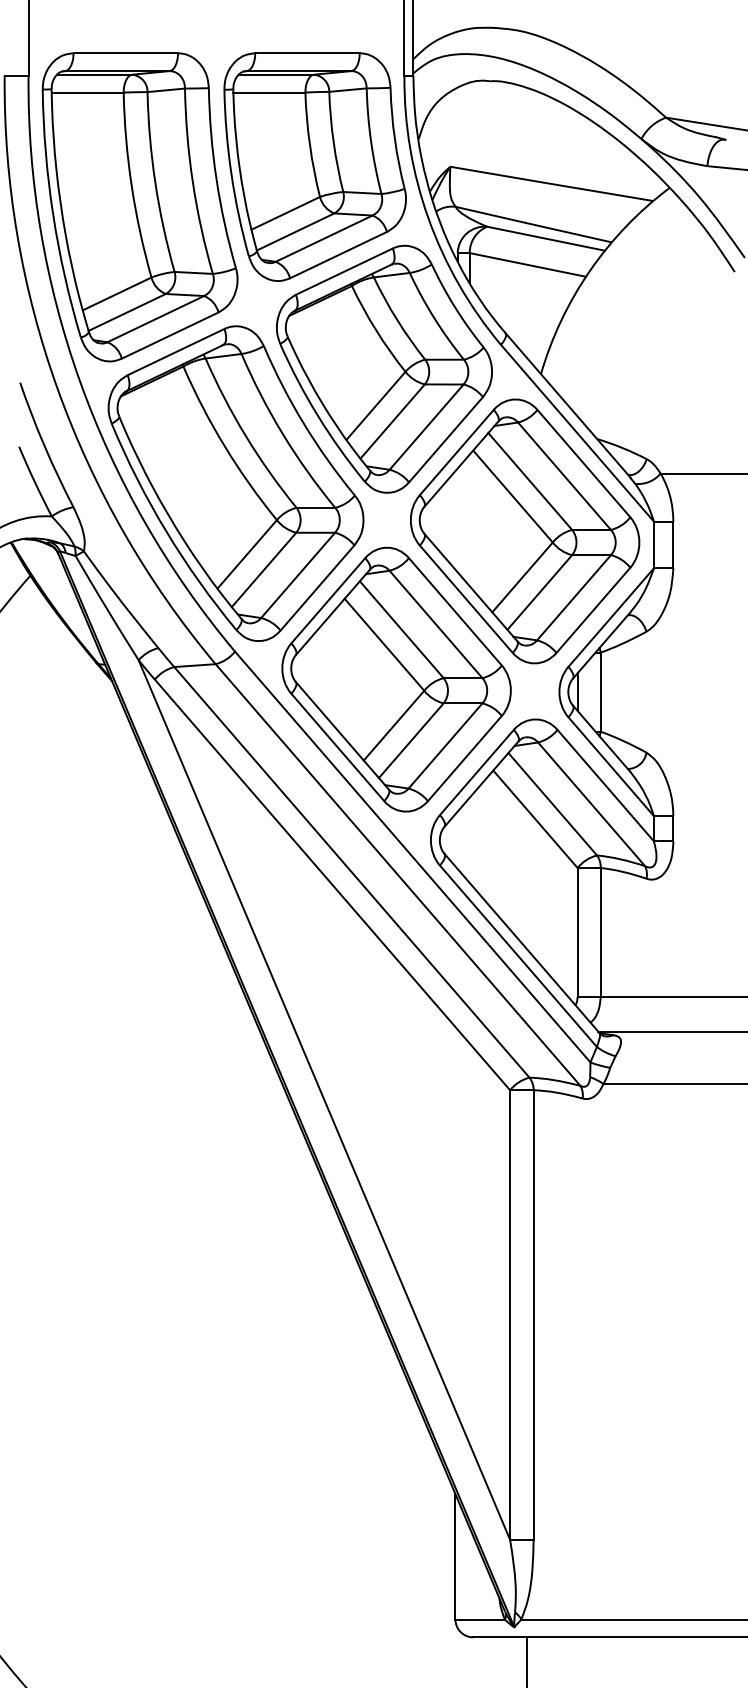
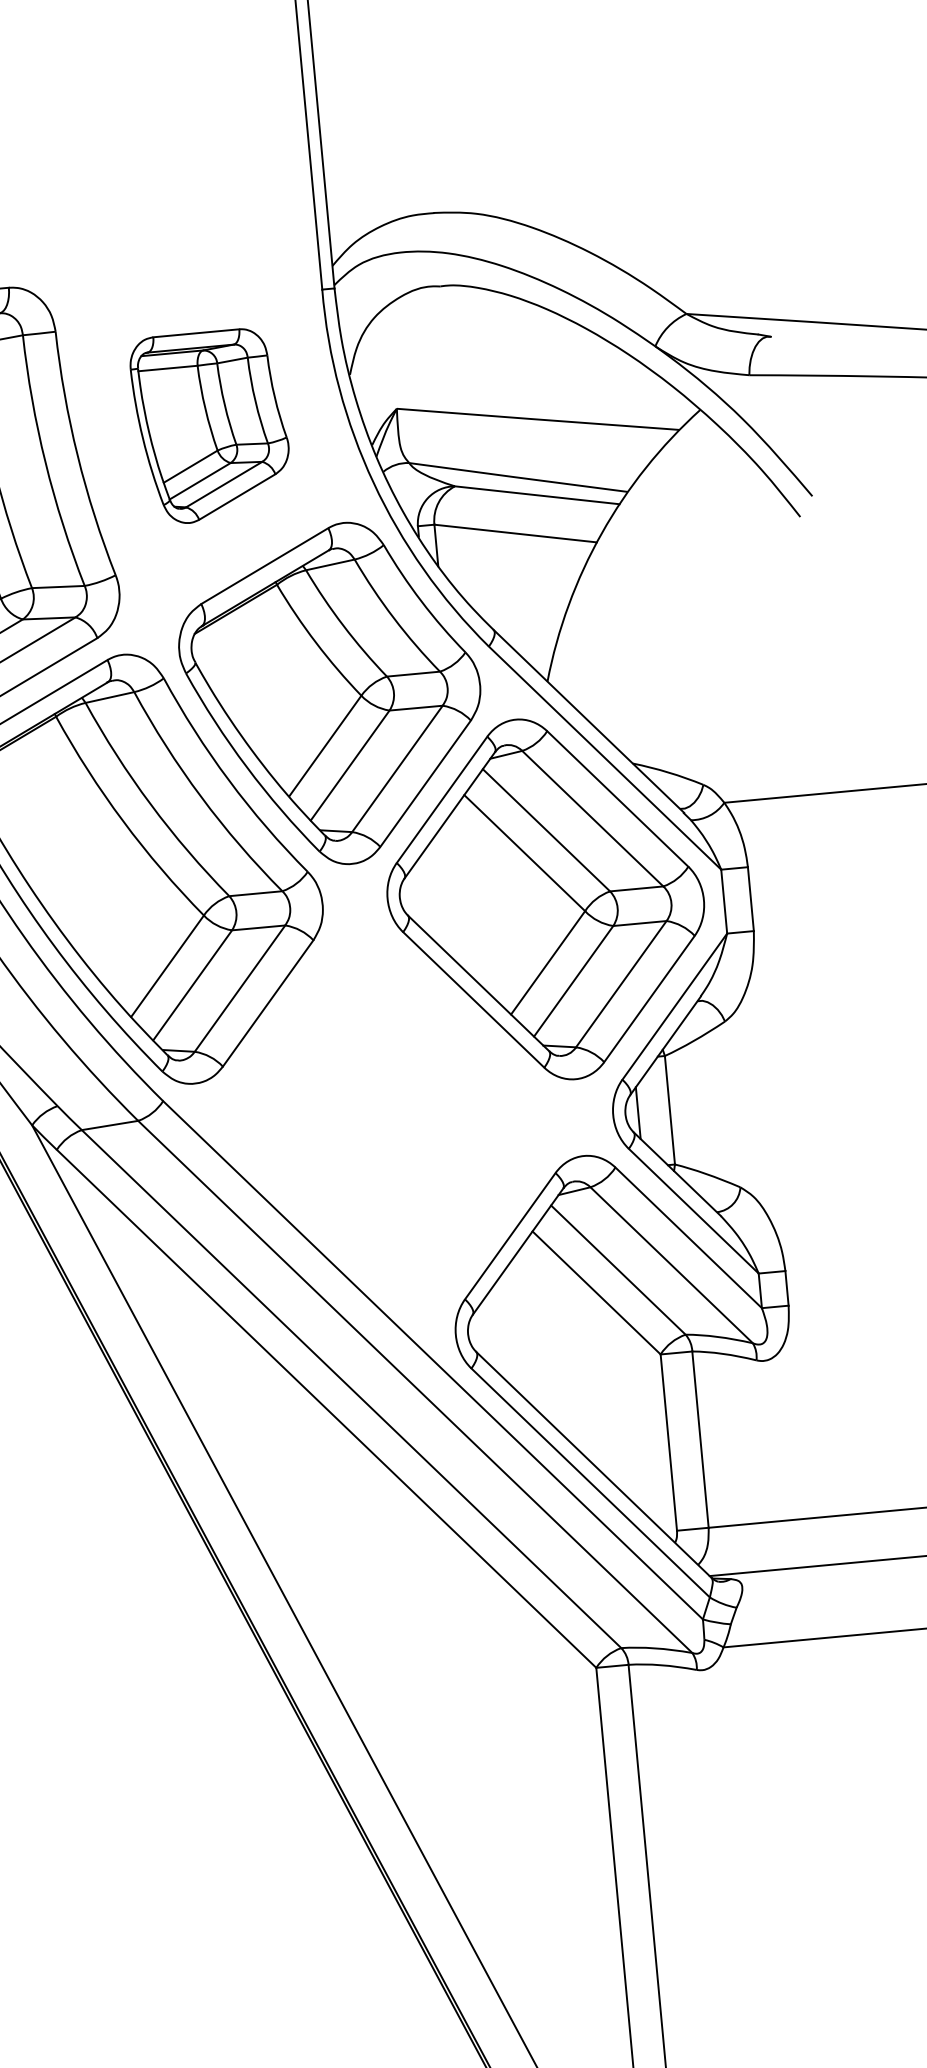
part: (314, 166) -> (210, 425), size x0.6
part: (396, 679) -> (388, 1118), removed

